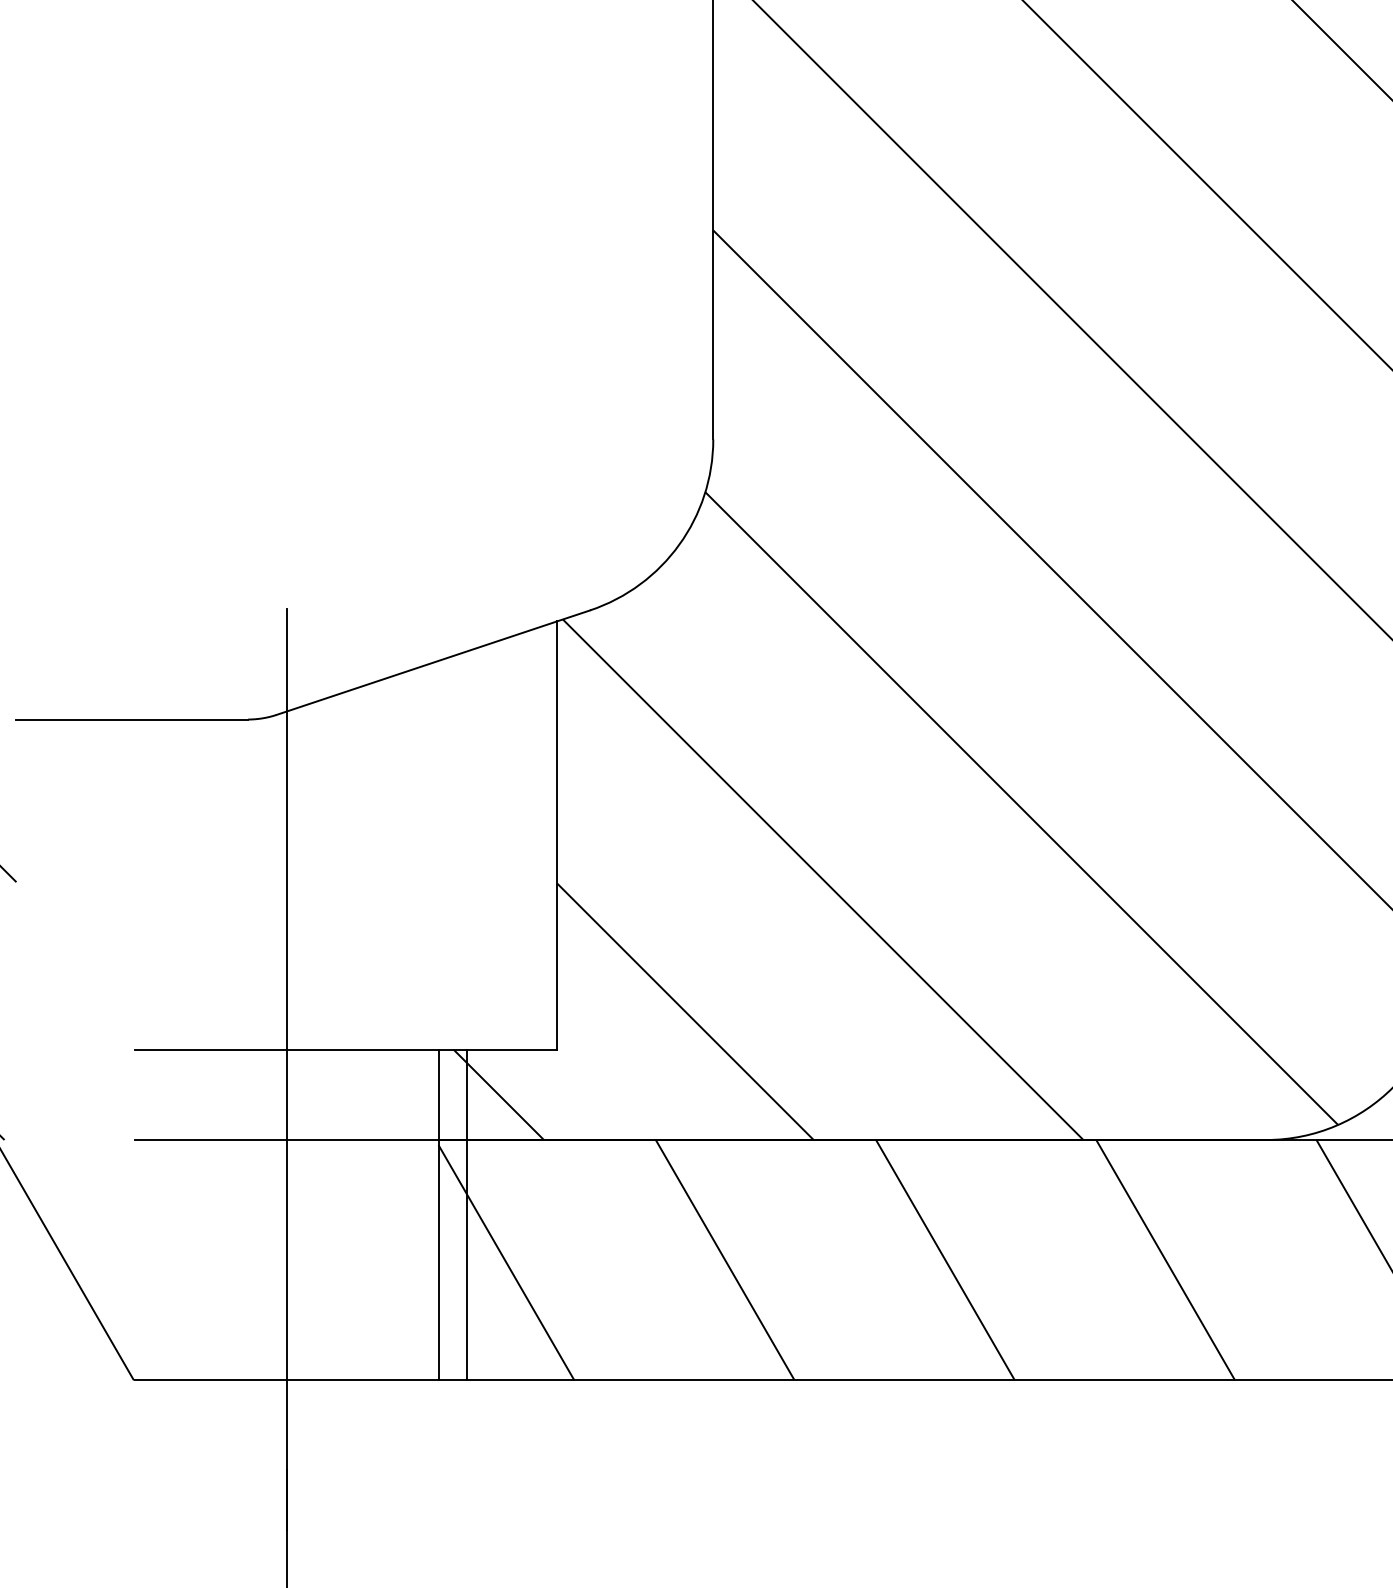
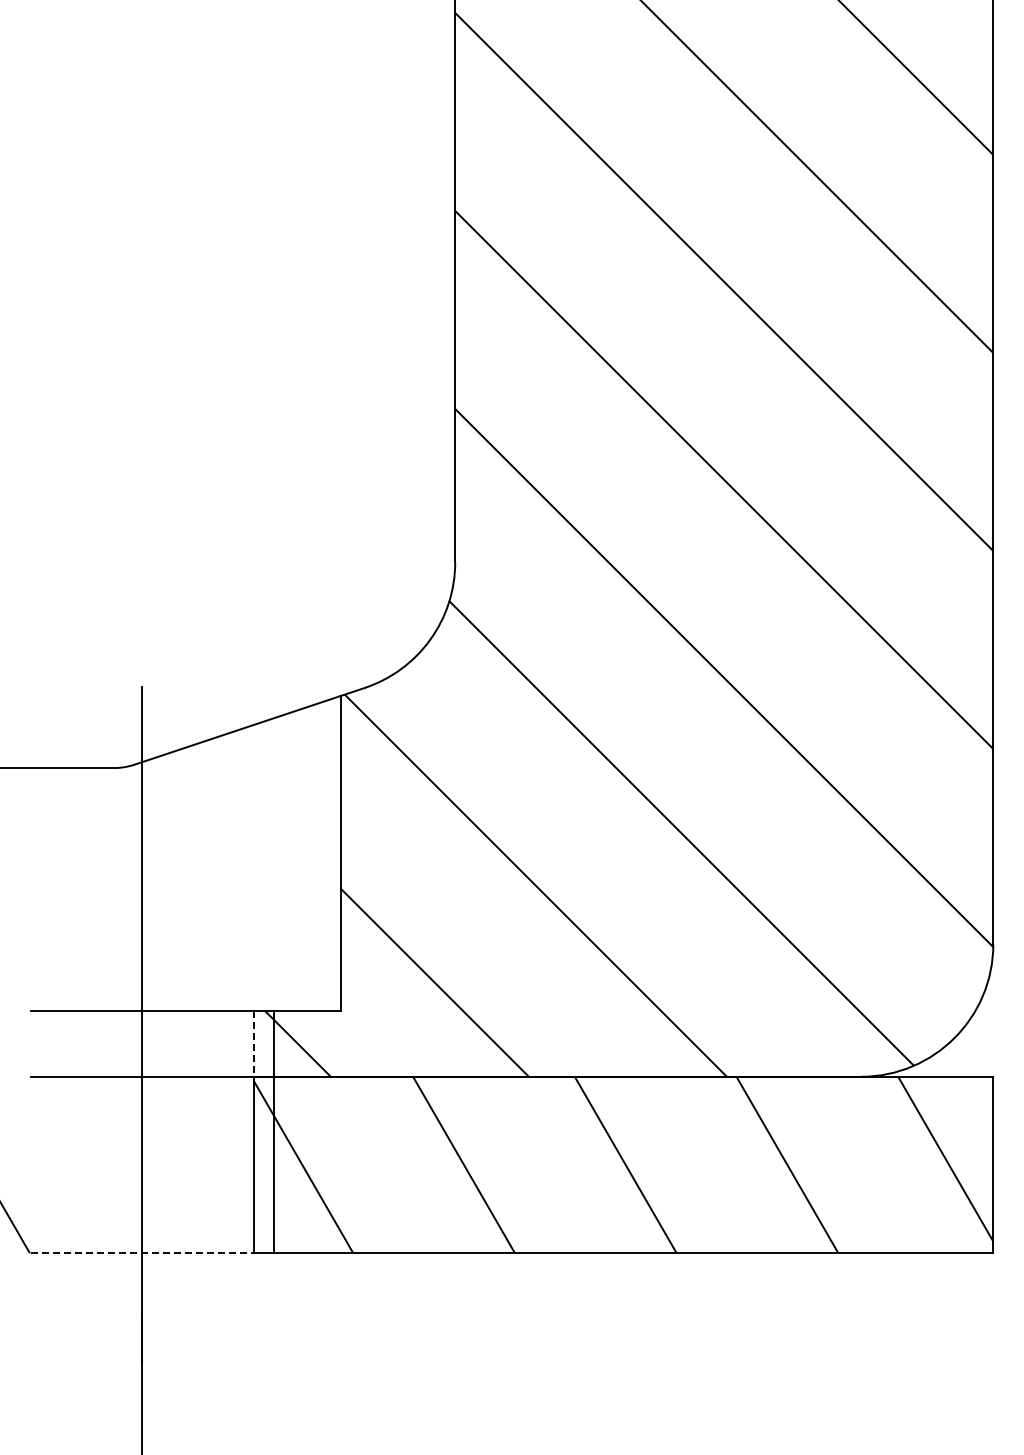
line: (438, 1096) -> (253, 1044), solid -> dashed
line: (287, 1380) -> (142, 1253), solid -> dashed

